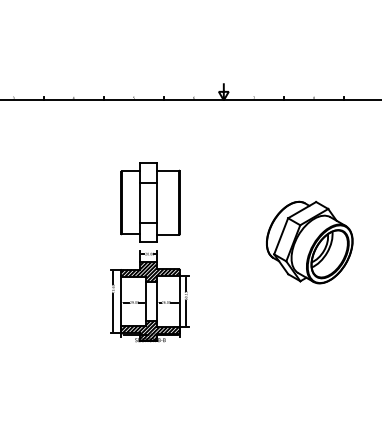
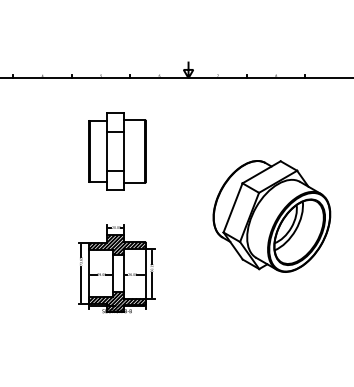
part: (150, 202) -> (117, 151), moved
part: (309, 242) -> (271, 216), size x1.4

